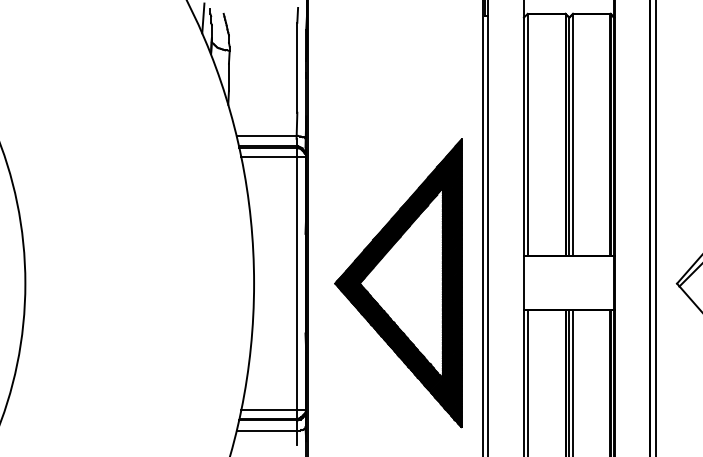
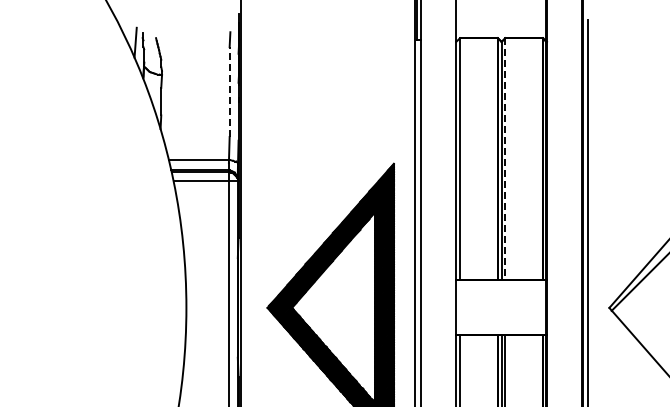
line: (297, 67) -> (229, 91), solid -> dashed
line: (573, 135) -> (505, 159), solid -> dashed

